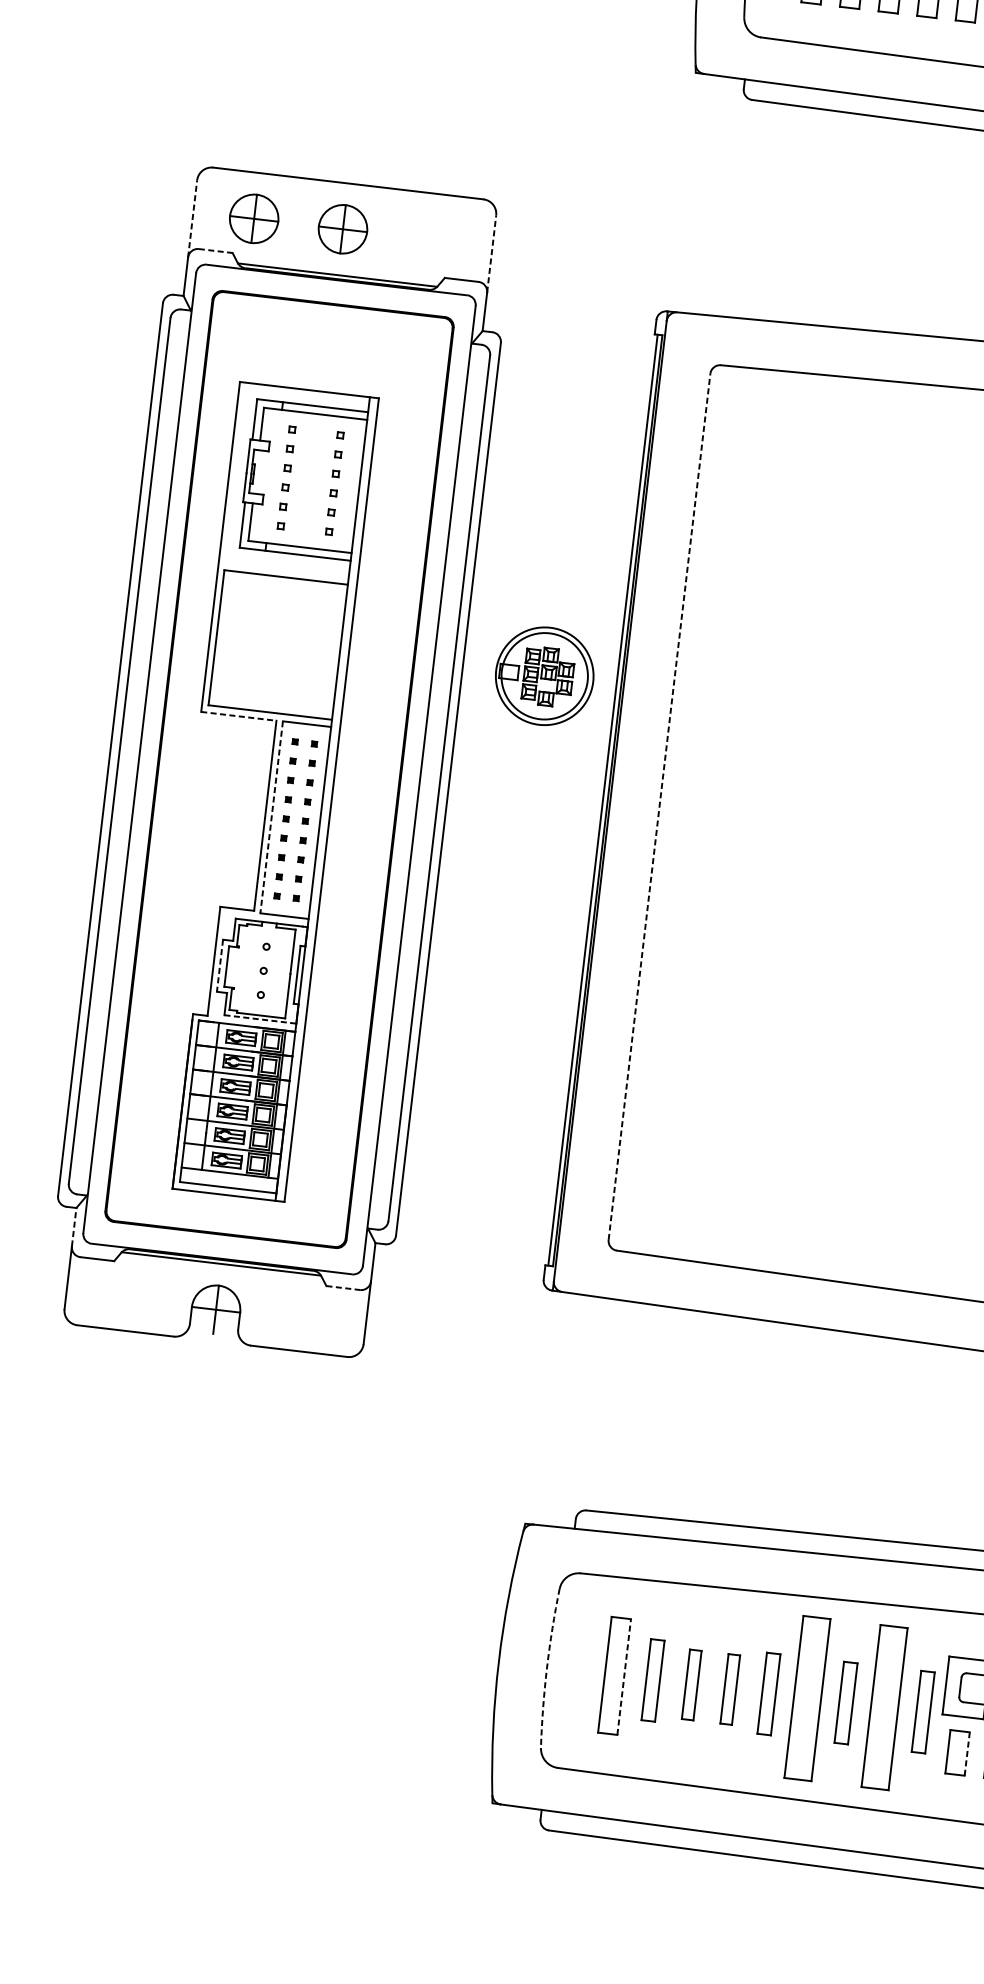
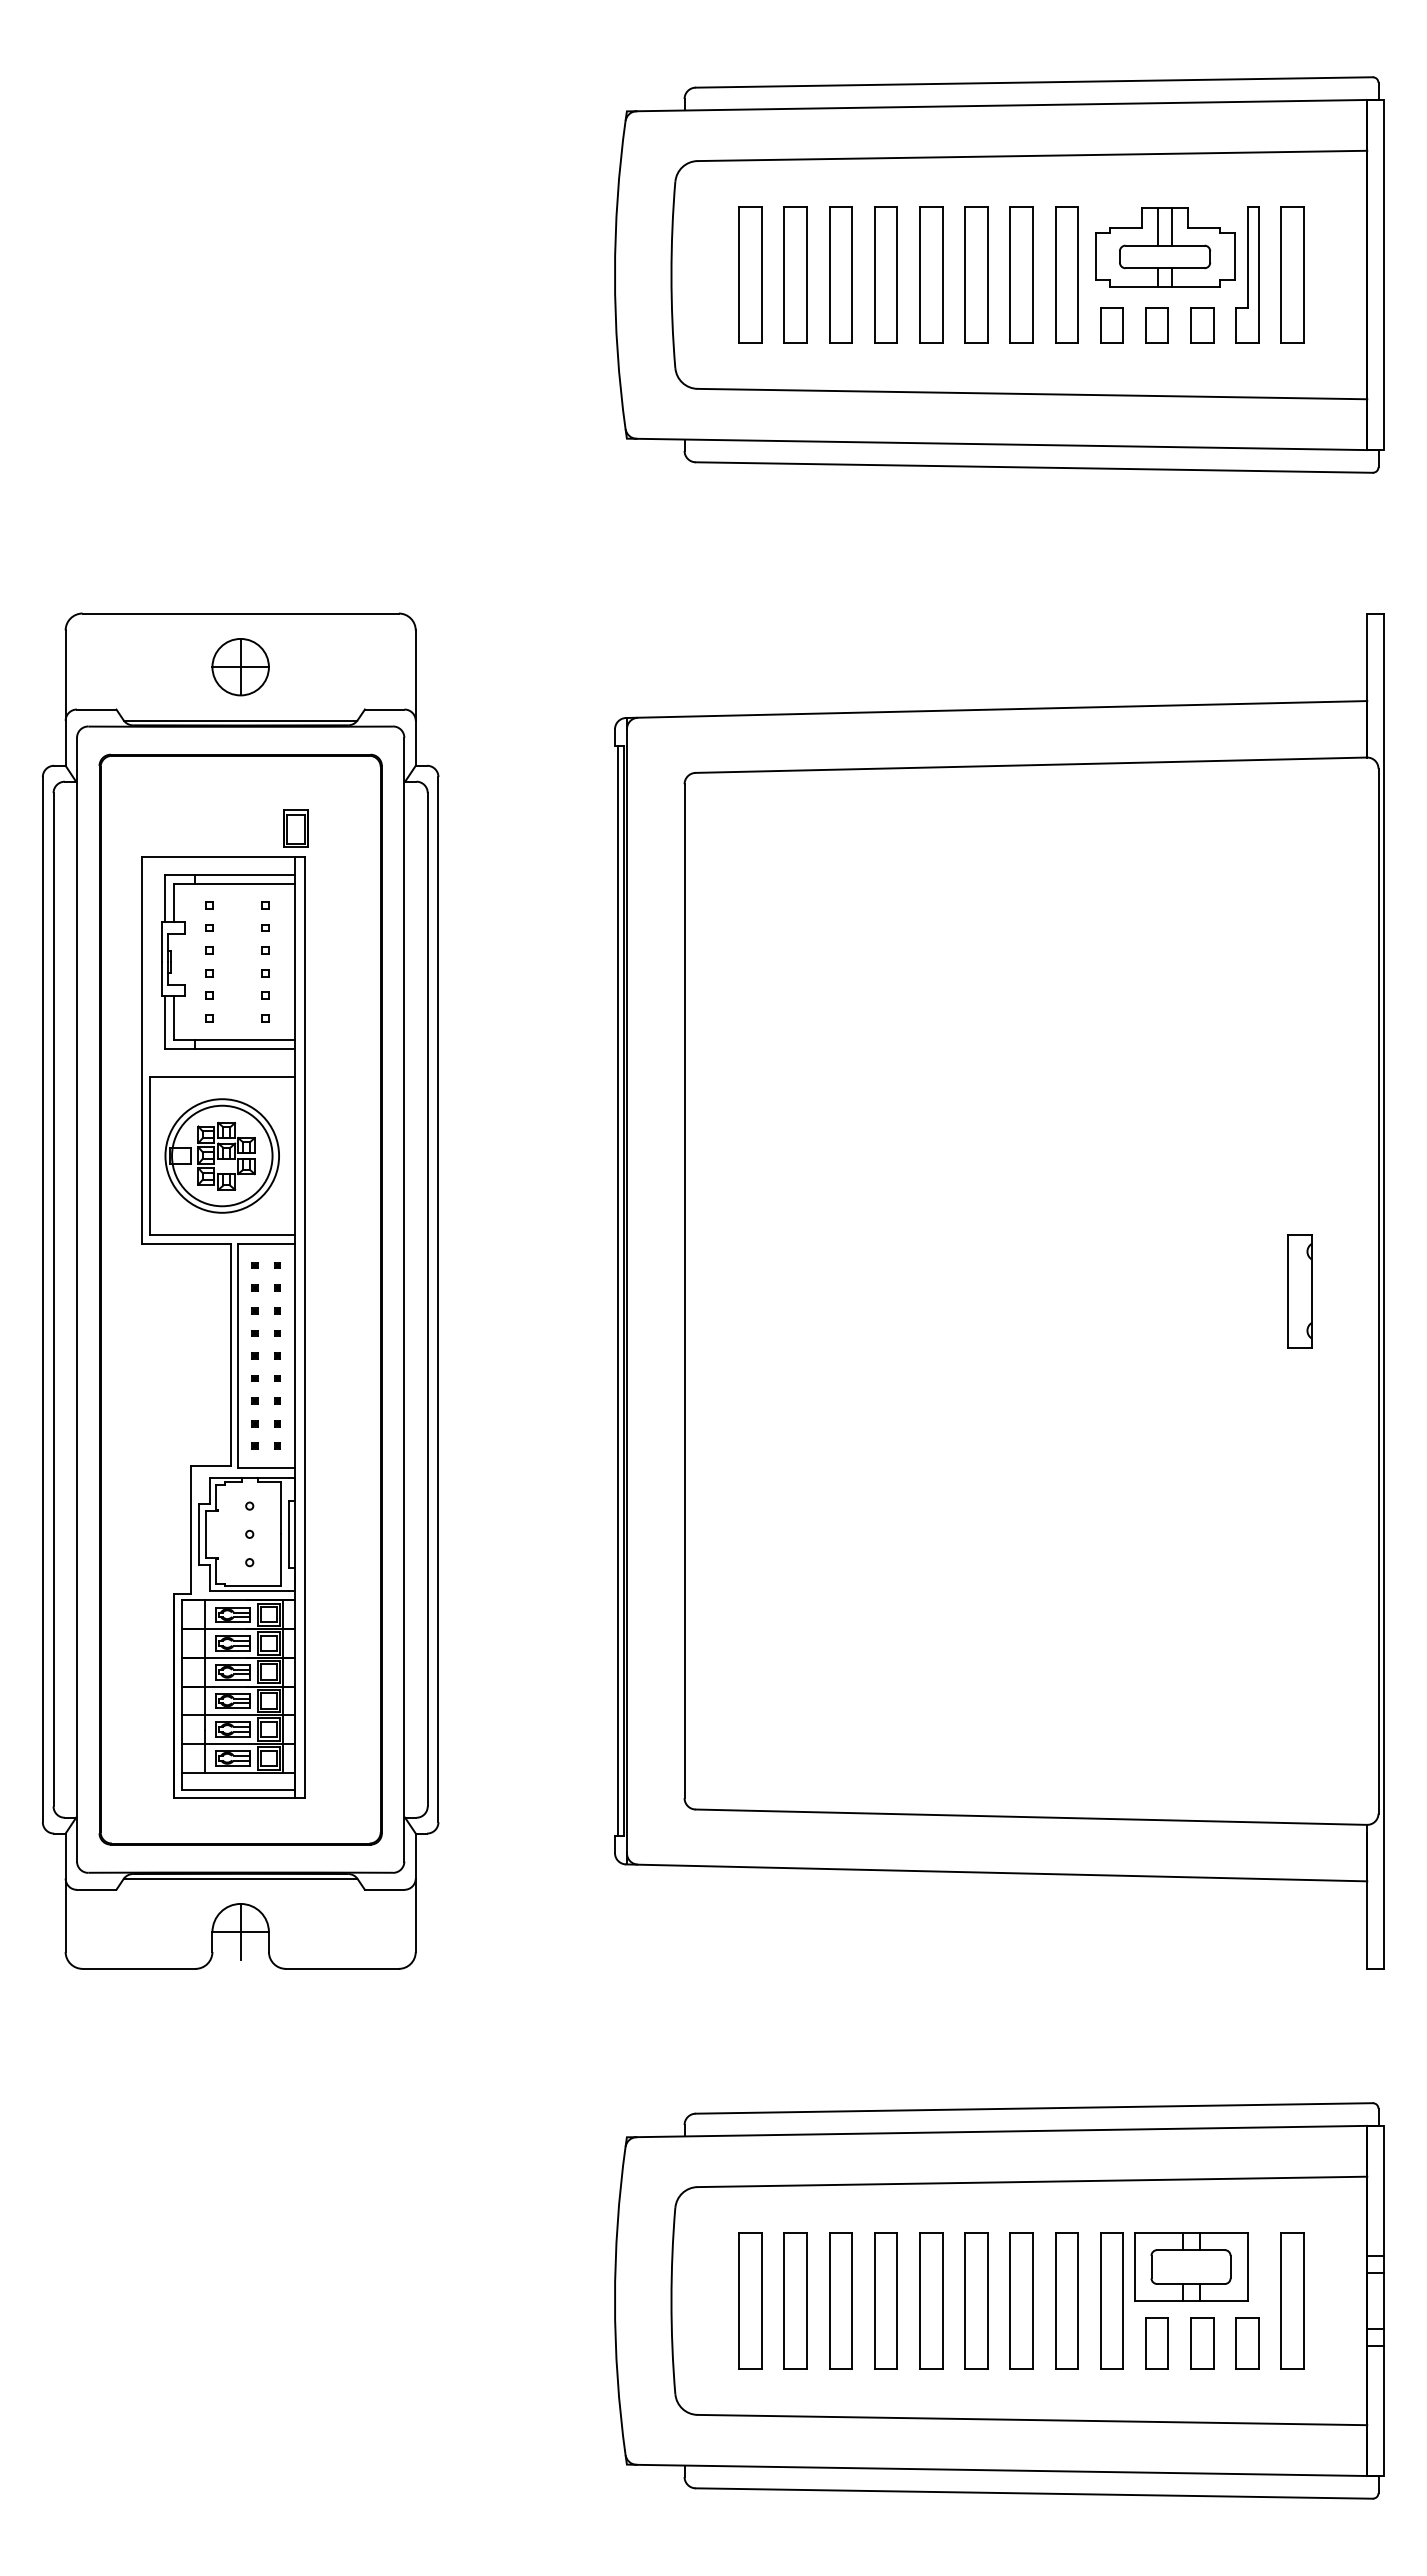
line: (192, 218) -> (65, 675), dashed -> solid
part: (253, 219) -> (136, 667), removed
line: (215, 250) -> (96, 709), dashed -> solid
line: (491, 253) -> (415, 675), dashed -> solid
part: (373, 372) -> (295, 828), added
part: (544, 675) -> (221, 1155), moved
line: (238, 716) -> (186, 1243), dashed -> solid
line: (659, 806) -> (684, 1290), dashed -> solid
line: (271, 817) -> (238, 1356), dashed -> solid
line: (219, 965) -> (198, 1534), dashed -> solid
line: (258, 1018) -> (250, 1590), dashed -> solid
line: (74, 1226) -> (65, 1855), dashed -> solid
line: (343, 1287) -> (384, 1889), dashed -> solid
arc: (547, 1667) -> (671, 2300), dashed -> solid
line: (623, 1676) -> (761, 2300), dashed -> solid
part: (652, 1680) -> (795, 2300), size x1.43
part: (691, 1684) -> (840, 2300), size x1.67
part: (729, 1689) -> (885, 2300), size x1.67
part: (769, 1693) -> (931, 2300), size x1.43
part: (807, 1698) -> (976, 2300), size x0.71
part: (846, 1702) -> (1021, 2300), size x1.43
part: (884, 1707) -> (1066, 2300), size x0.71
part: (922, 1711) -> (1111, 2300), size x1.43
line: (967, 1753) -> (1168, 2342), dashed -> solid

